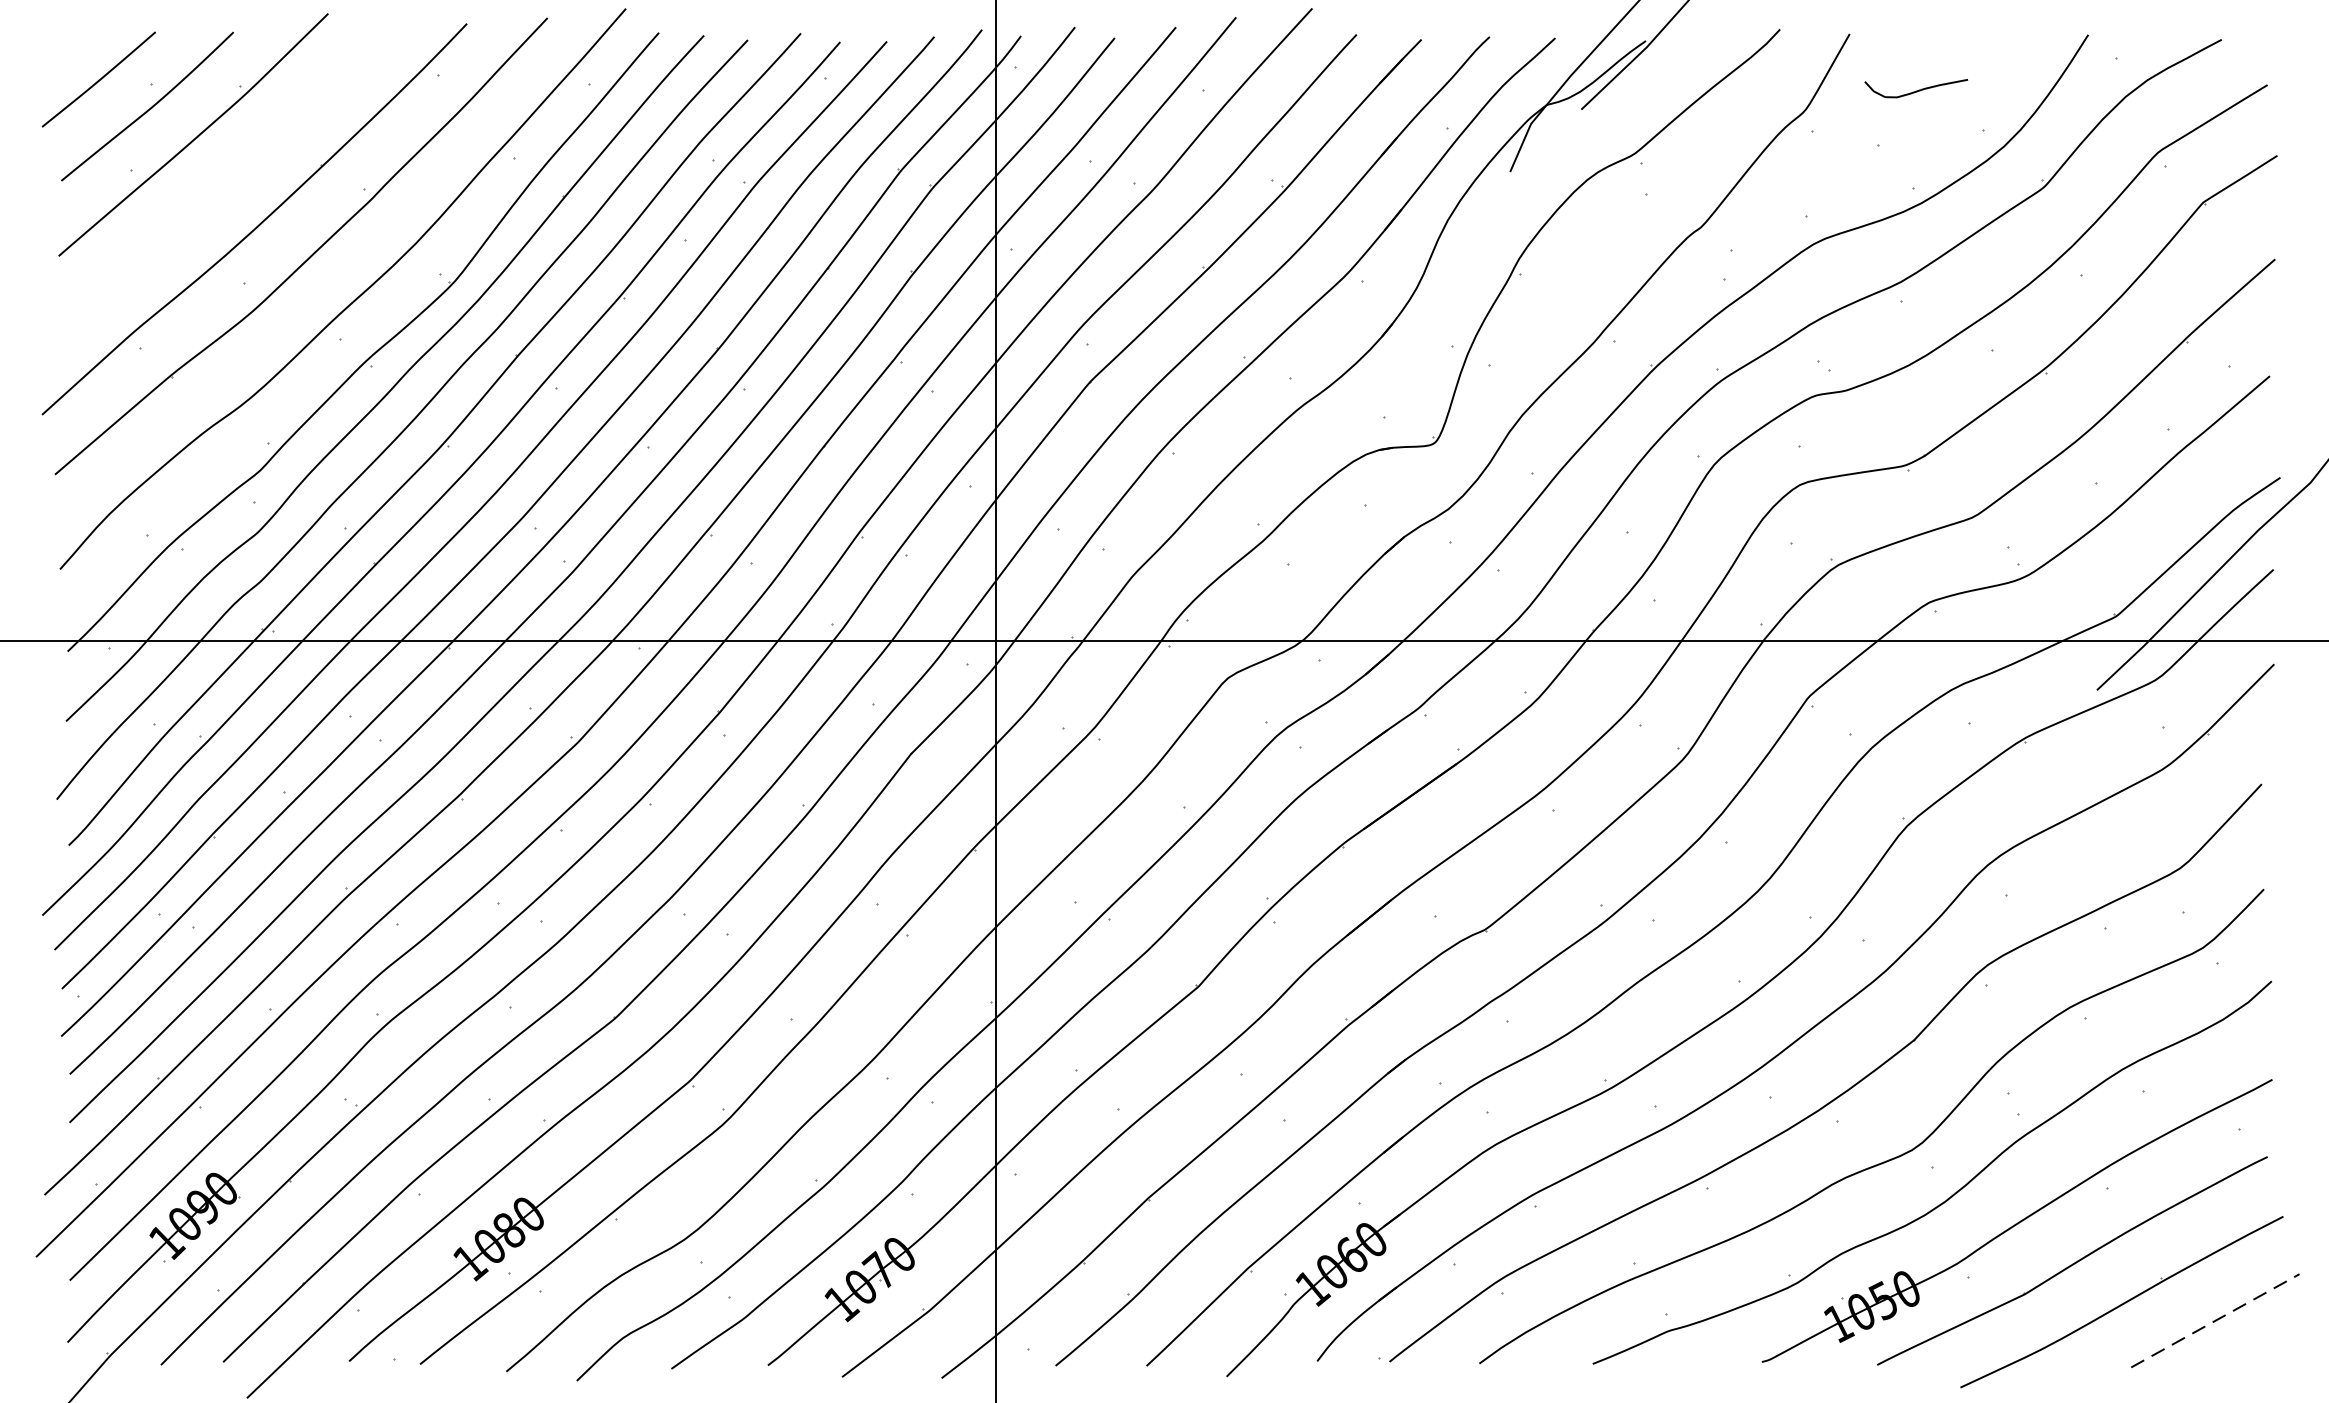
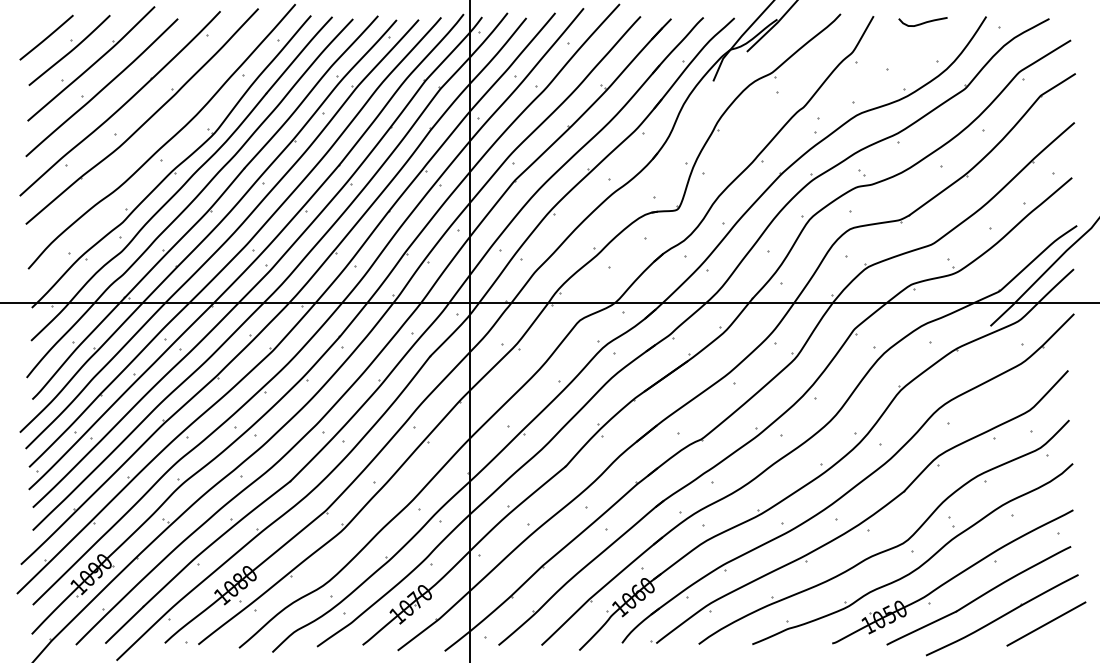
curve: (1914, 89) -> (922, 22), moved
part: (215, 184) -> (101, 87), added
line: (2215, 1319) -> (1046, 623), dashed -> solid

